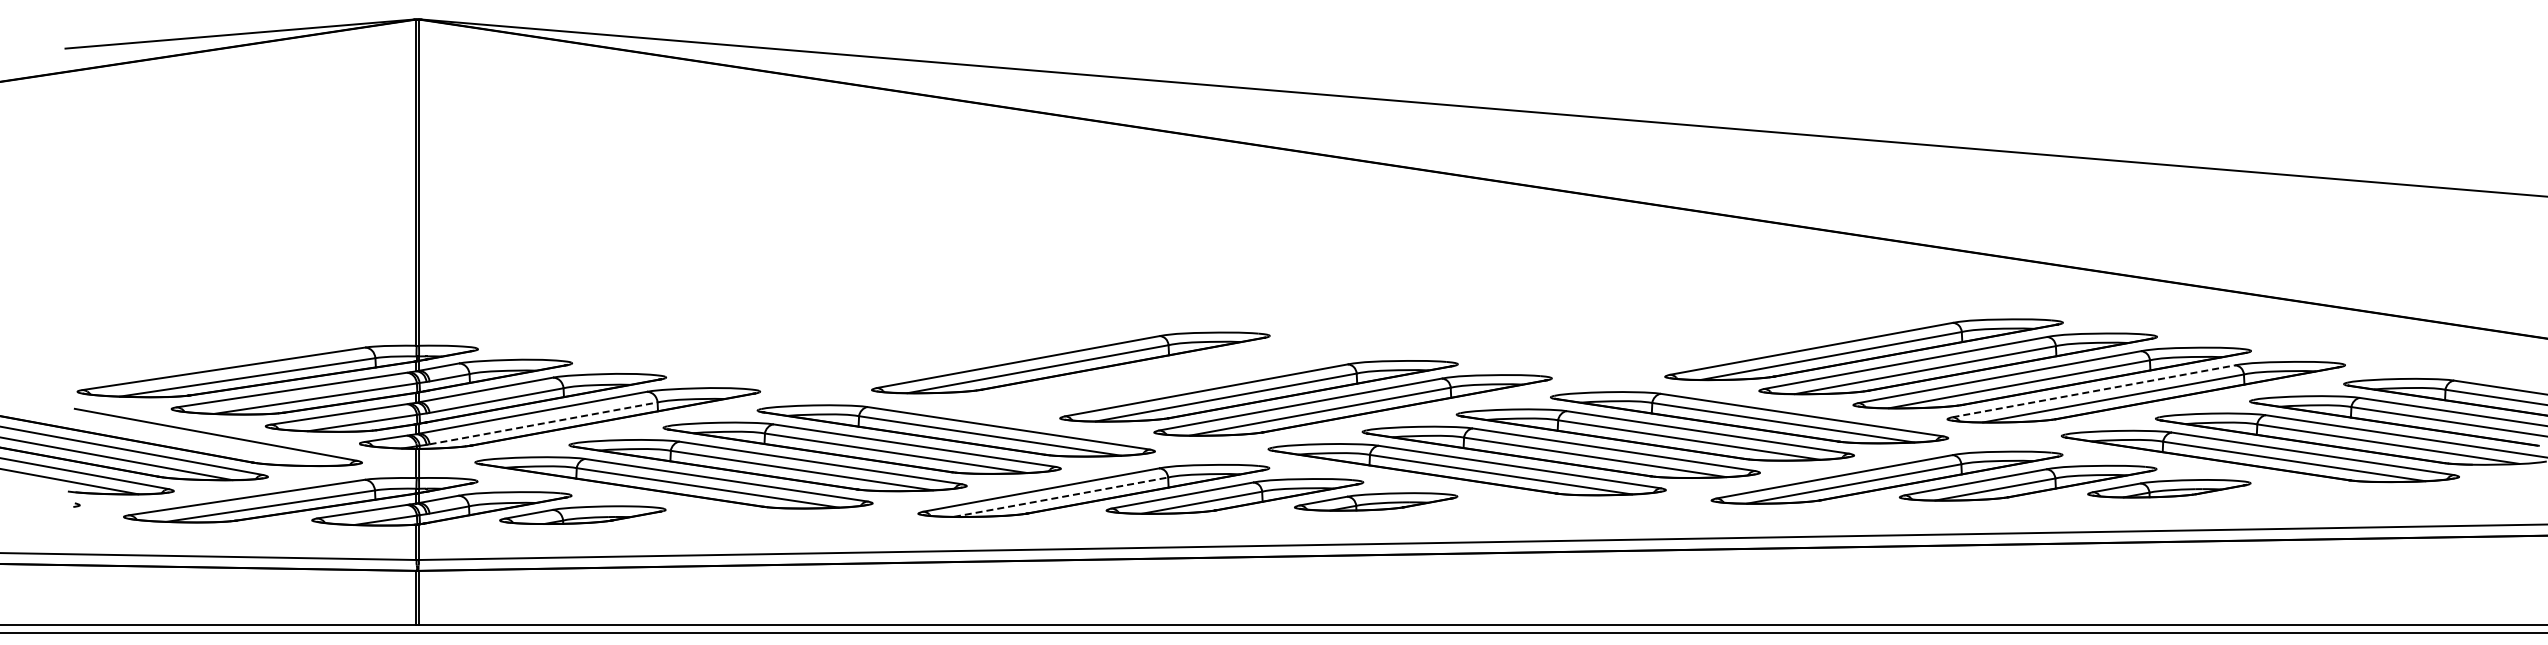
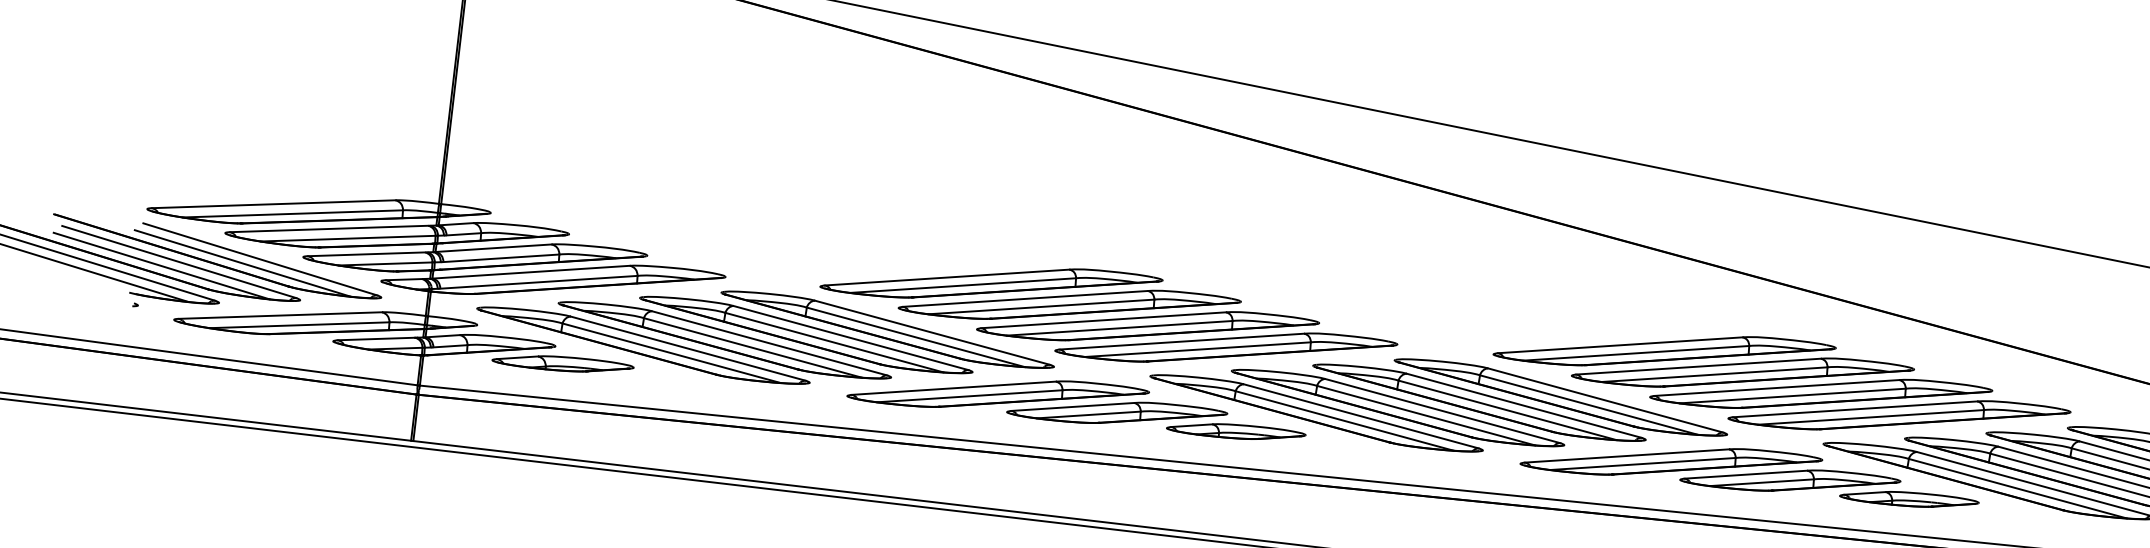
part: (1164, 376) -> (1069, 304), added
line: (2093, 391) -> (1854, 409), dashed -> solid
line: (543, 423) -> (538, 282), dashed -> solid
line: (195, 441) -> (242, 262), added
line: (1061, 497) -> (970, 396), dashed -> solid

